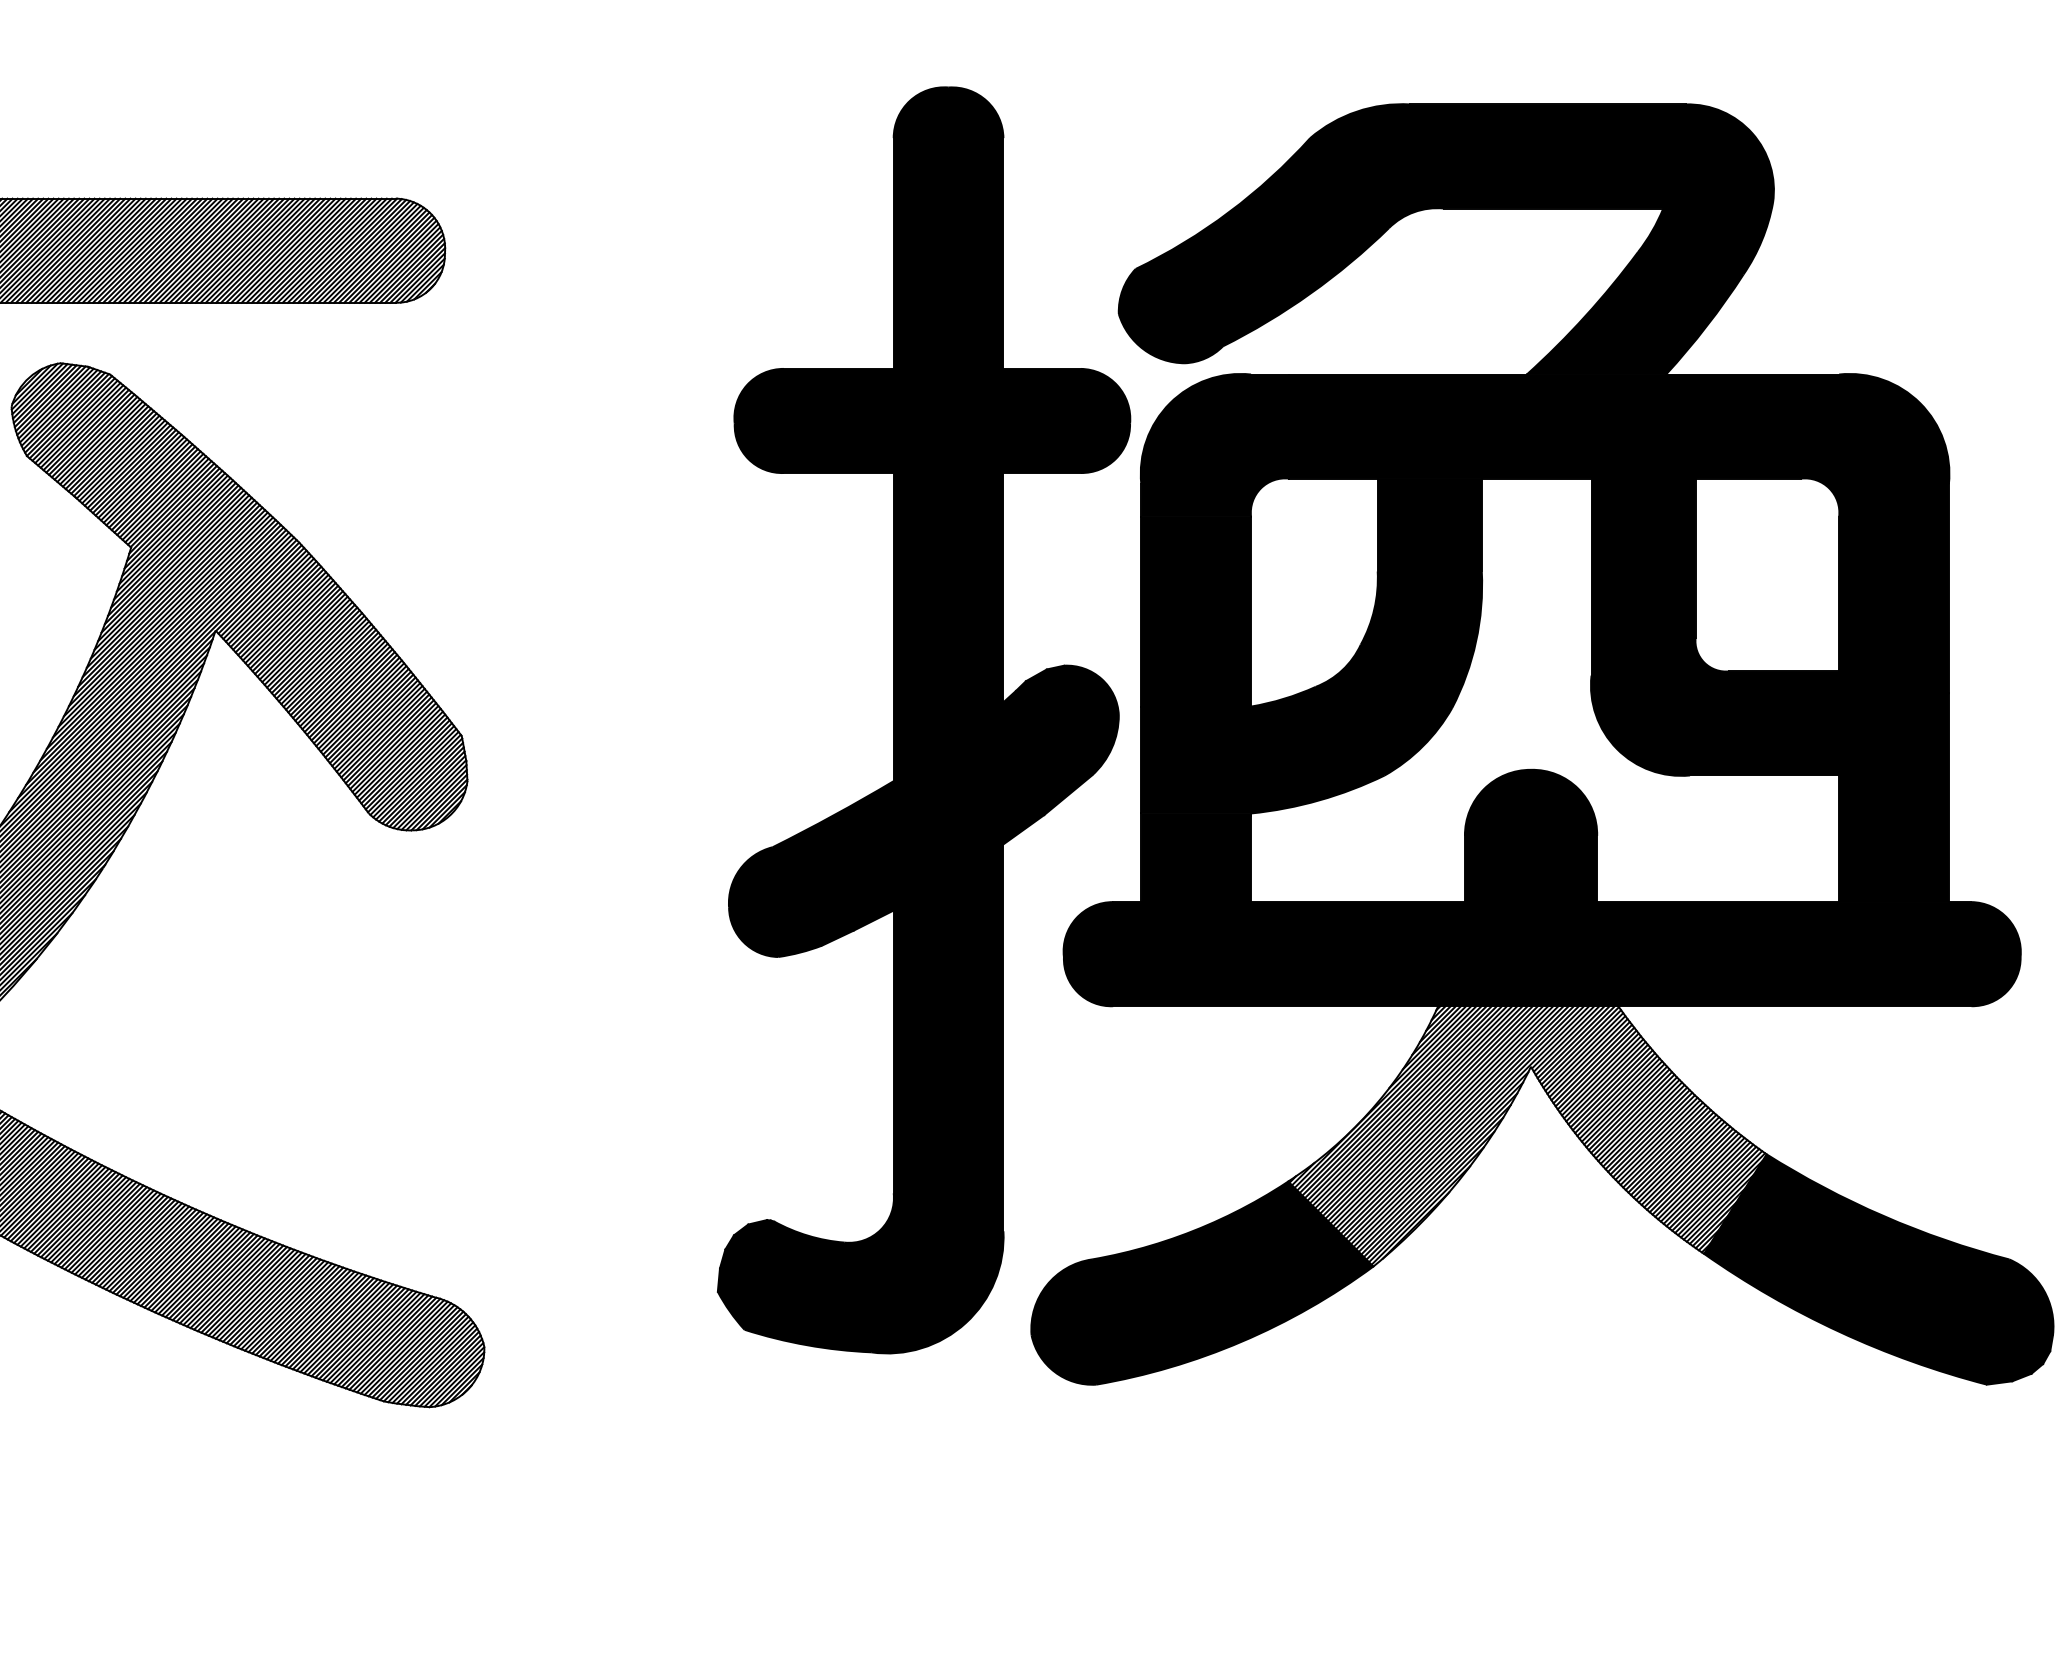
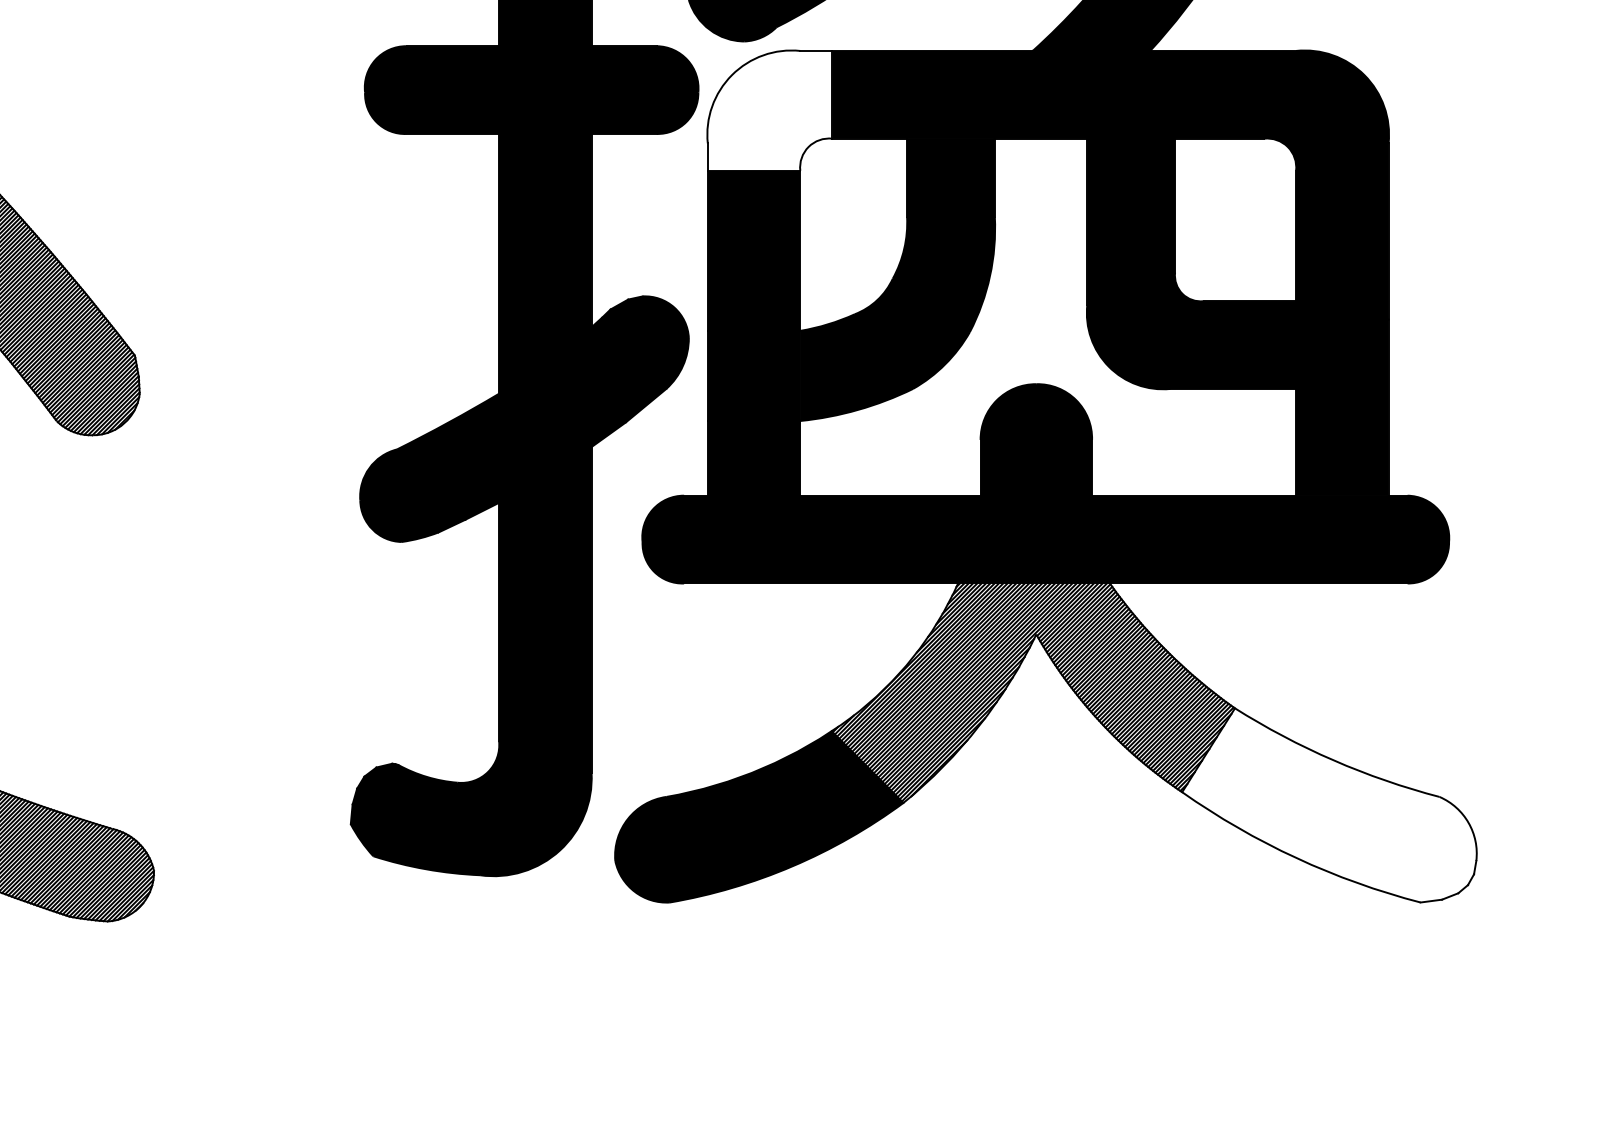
fill: (1214, 444) -> (769, 109), removed
fill: (1878, 1268) -> (1329, 804), removed

